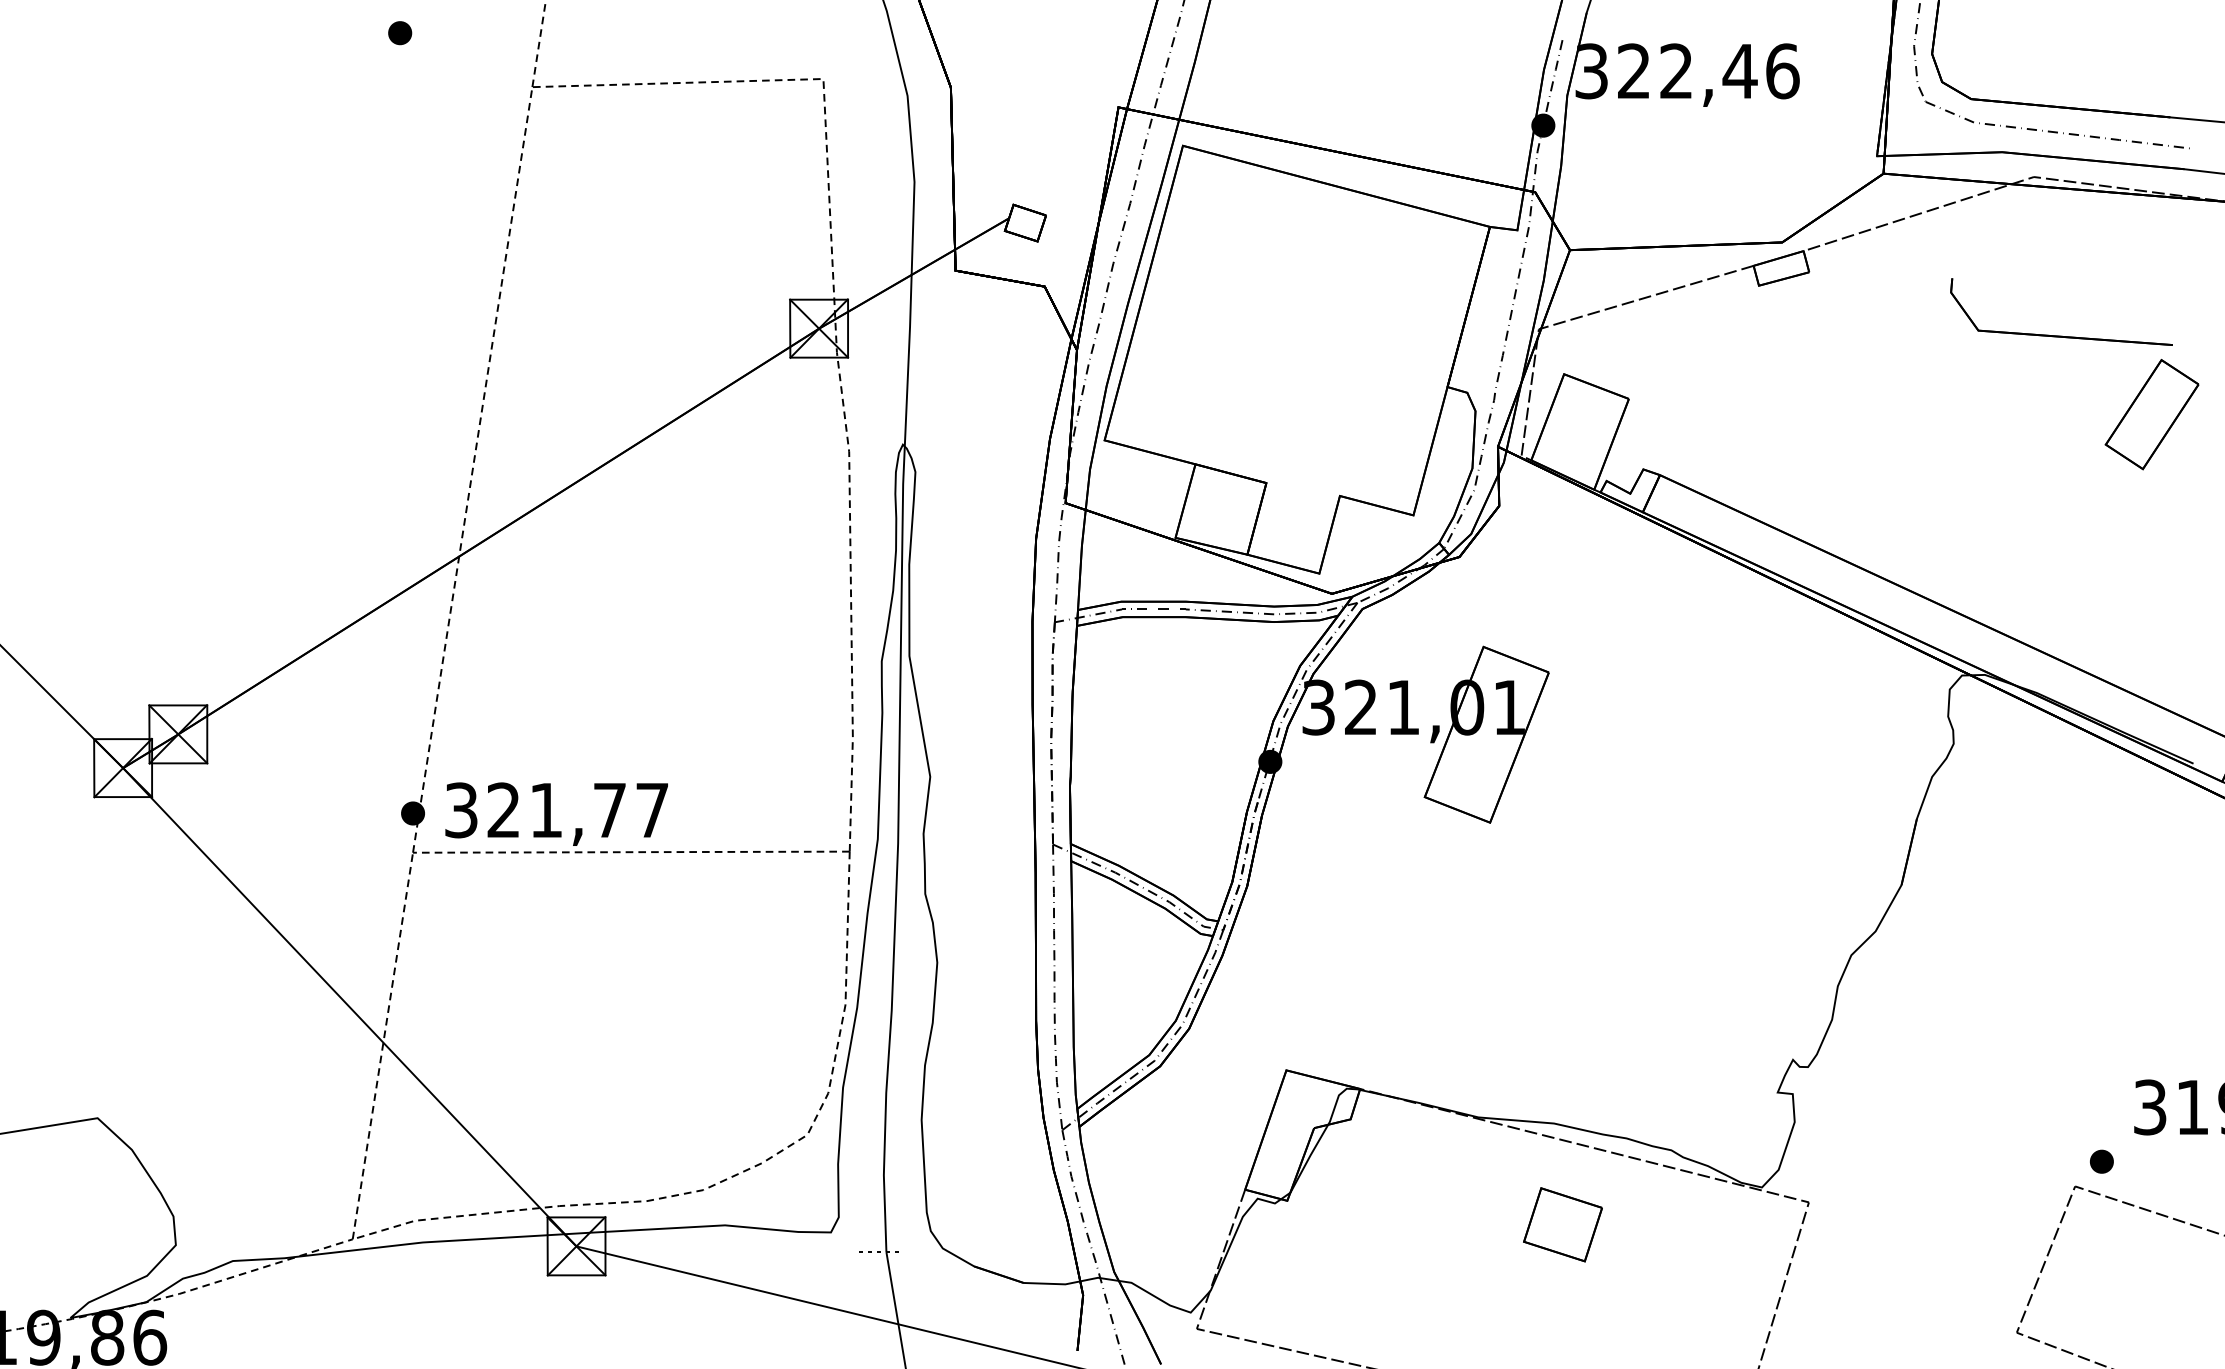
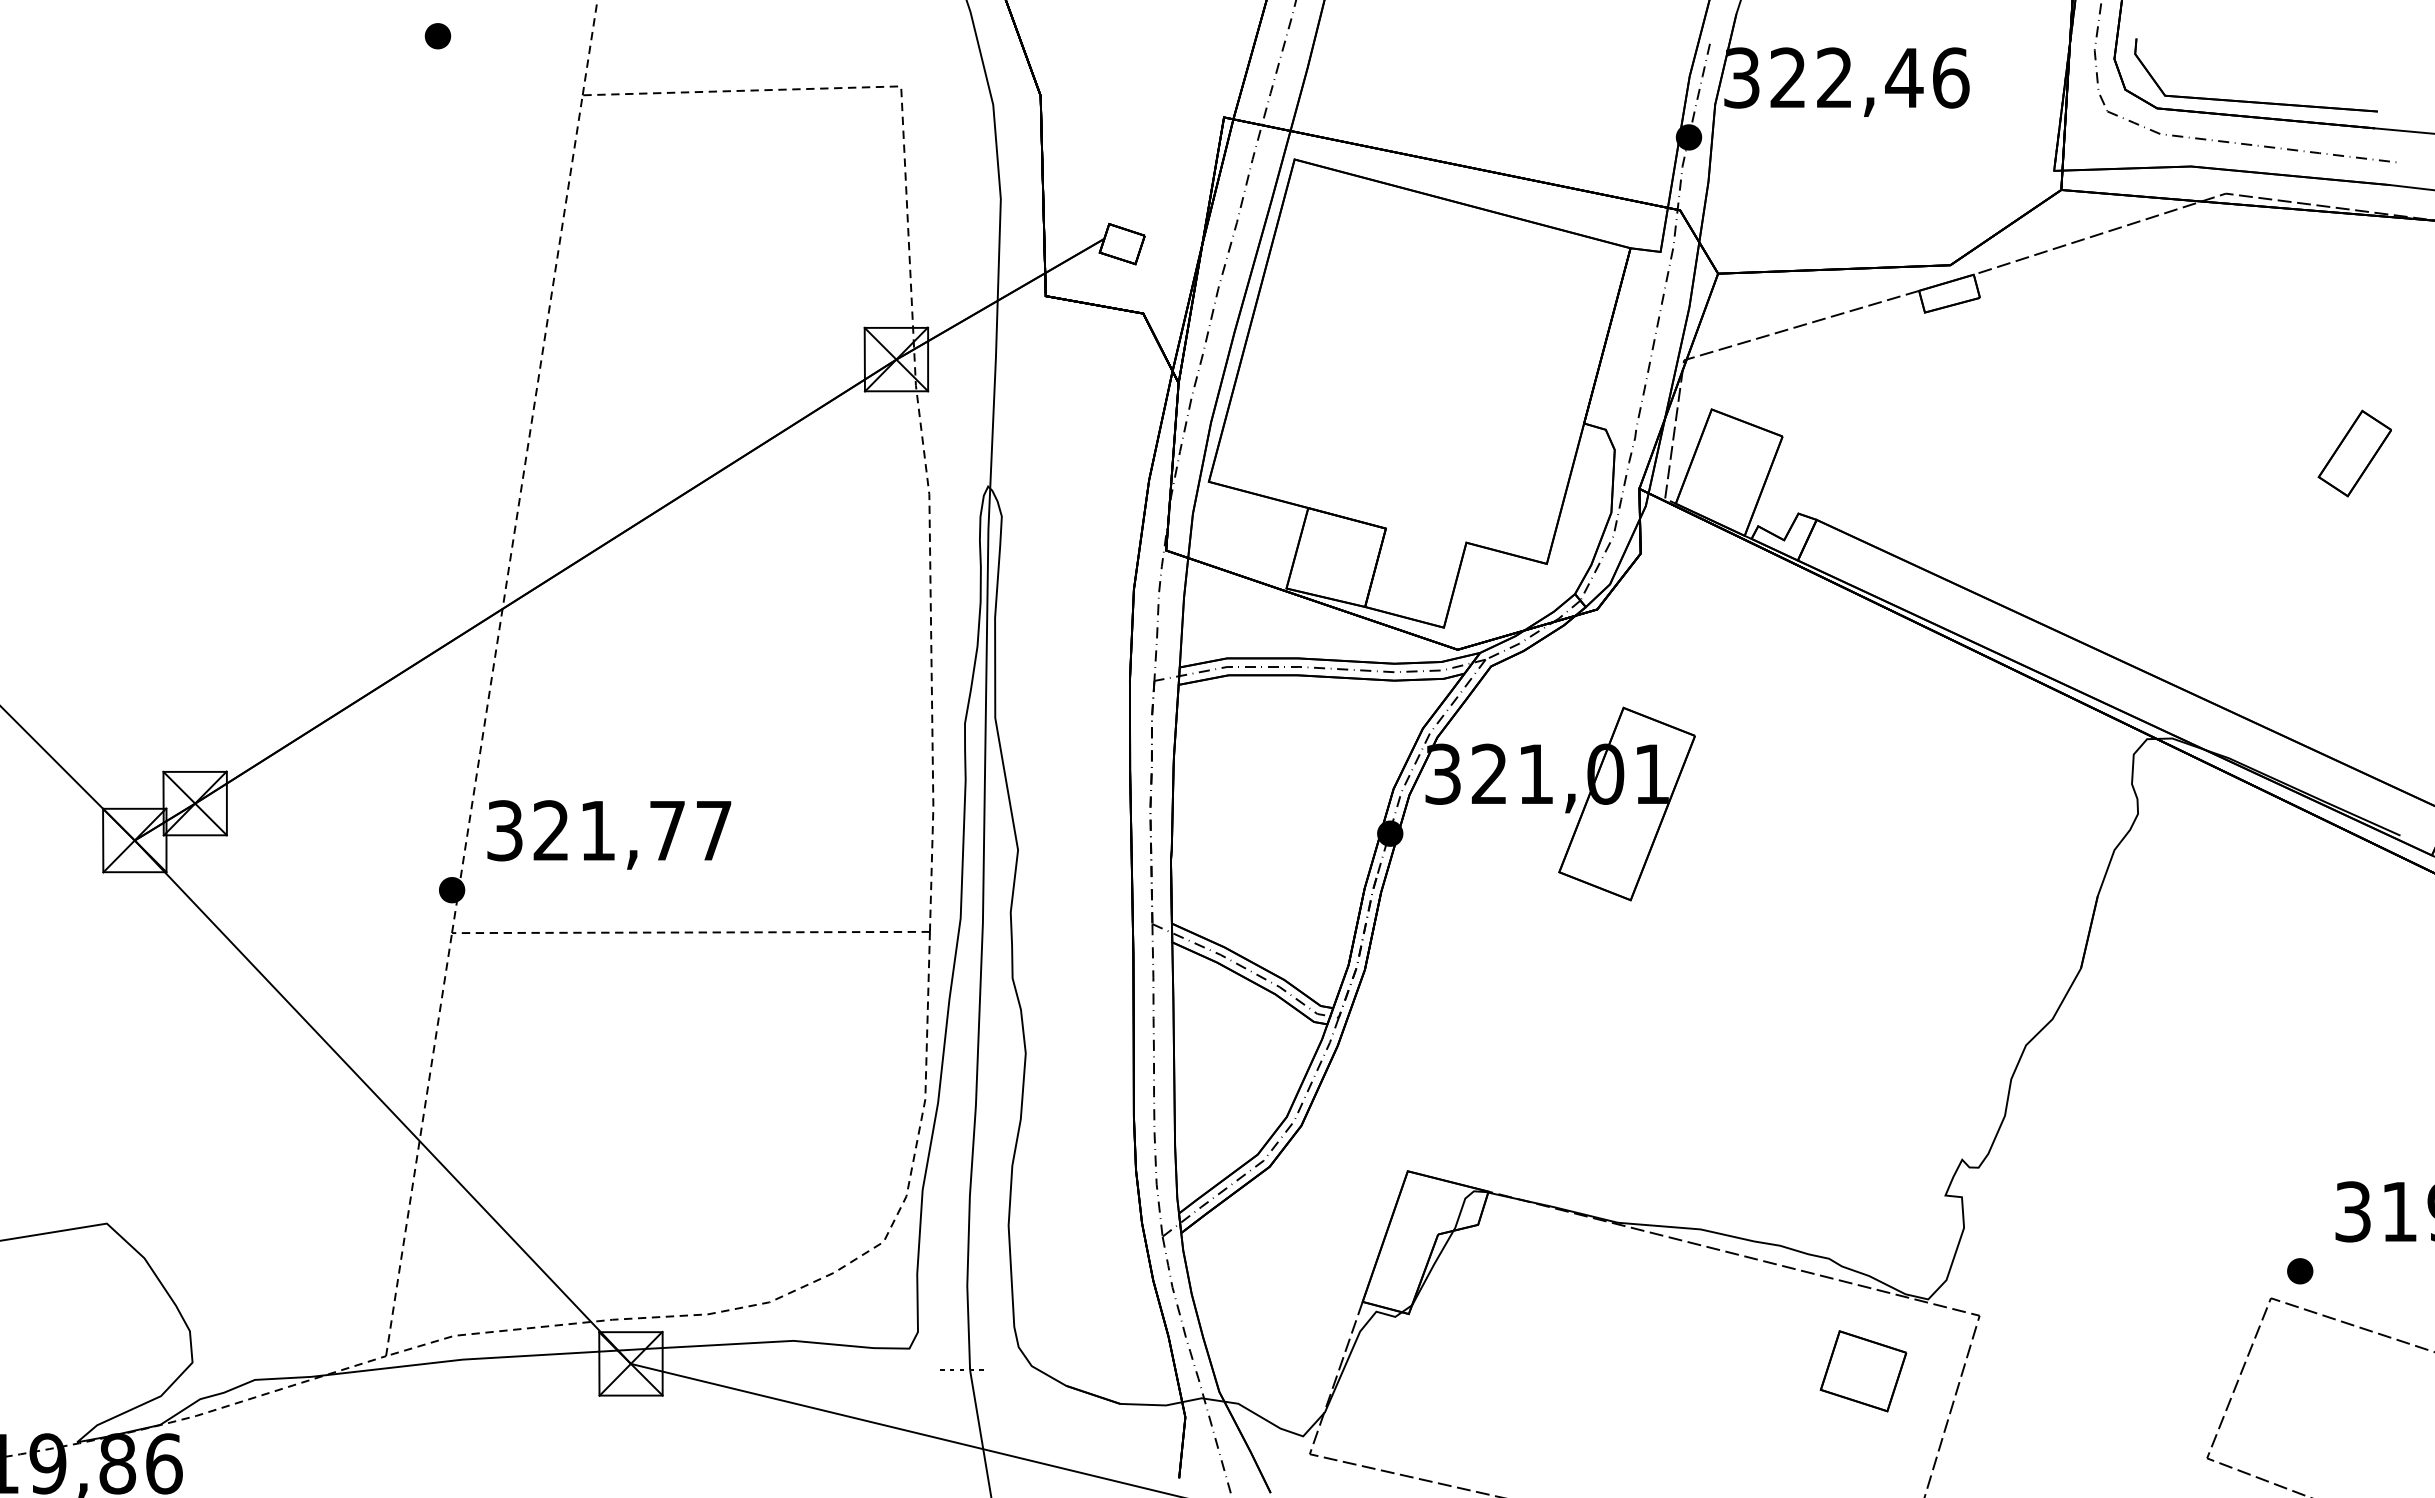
part: (2061, 335) -> (2255, 101), moved
part: (2151, 414) -> (2354, 453), size x0.71
text: (556, 813) -> (609, 834), moved
part: (1563, 1225) -> (1863, 1371), moved

